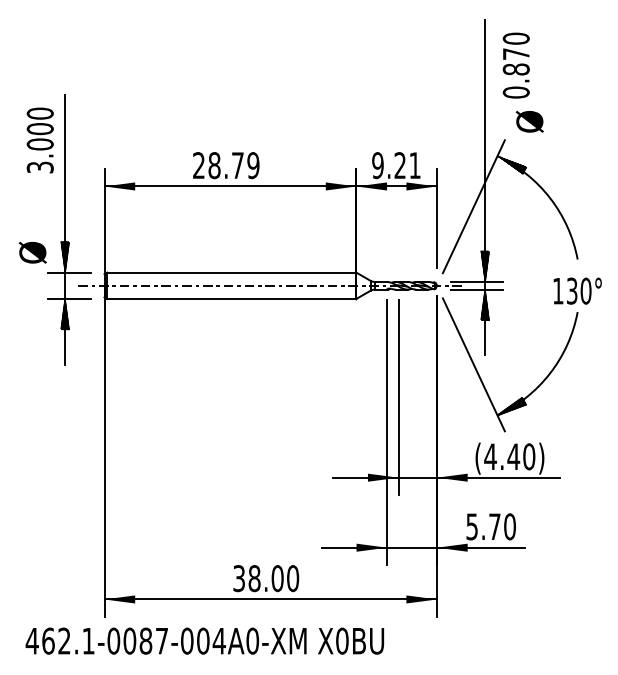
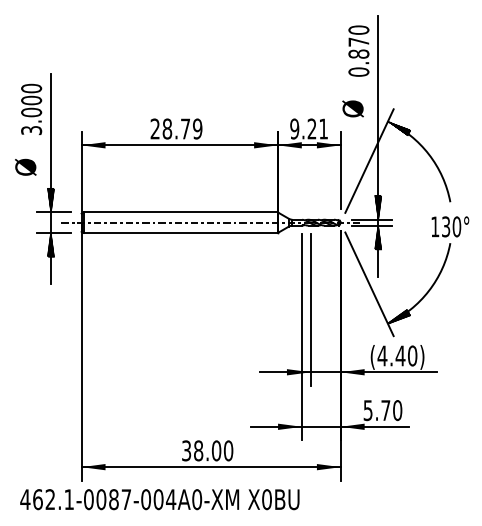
text: (515, 65) -> (358, 51), moved
text: (529, 121) -> (352, 108), moved
text: (32, 252) -> (25, 167), moved

